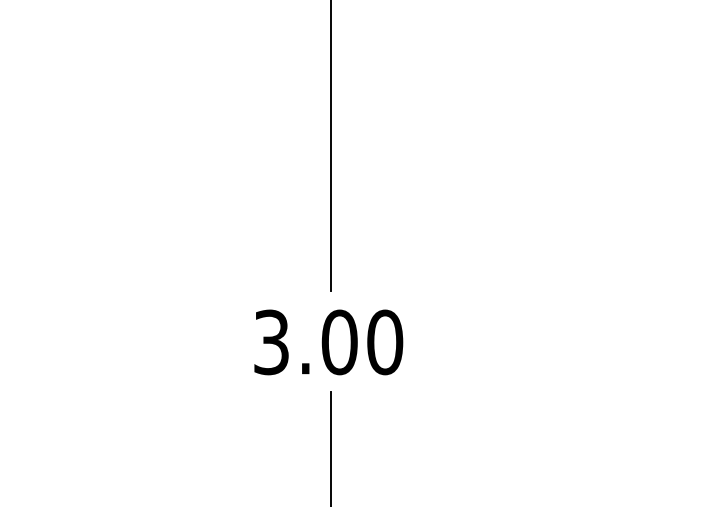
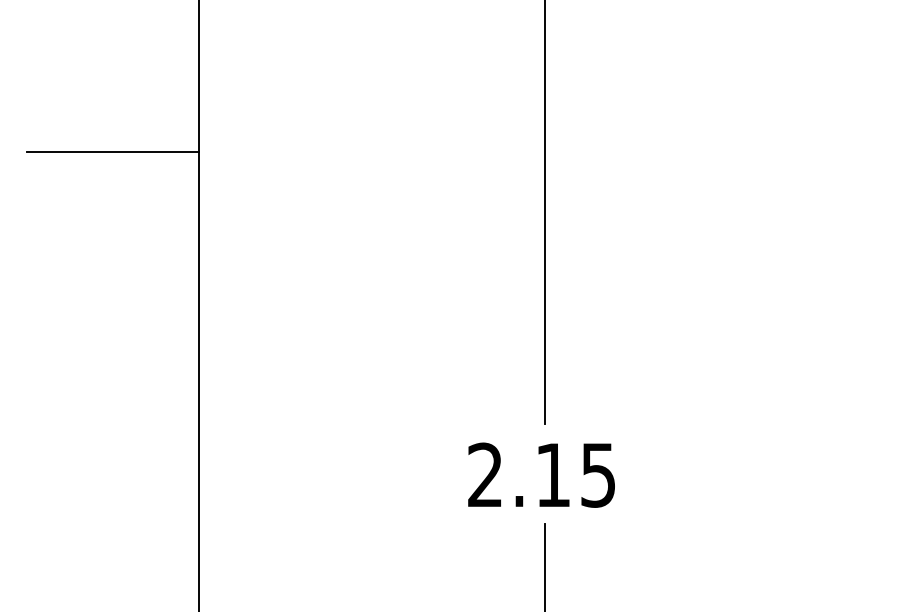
text: (328, 341) -> (542, 474), 3.00 -> 2.15

